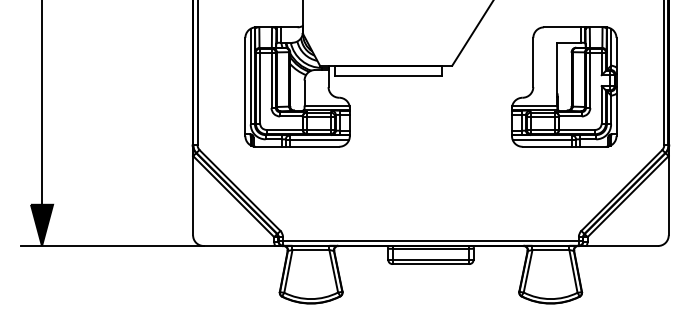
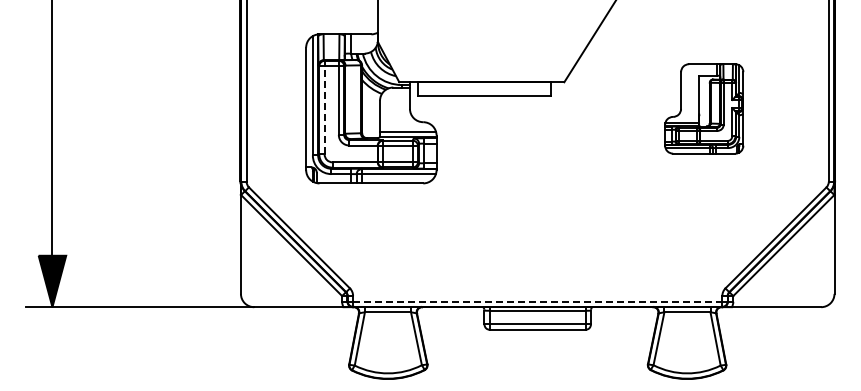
part: (564, 86) -> (704, 108), size x0.6
line: (260, 87) -> (324, 109), solid -> dashed
line: (430, 241) -> (537, 301), solid -> dashed

